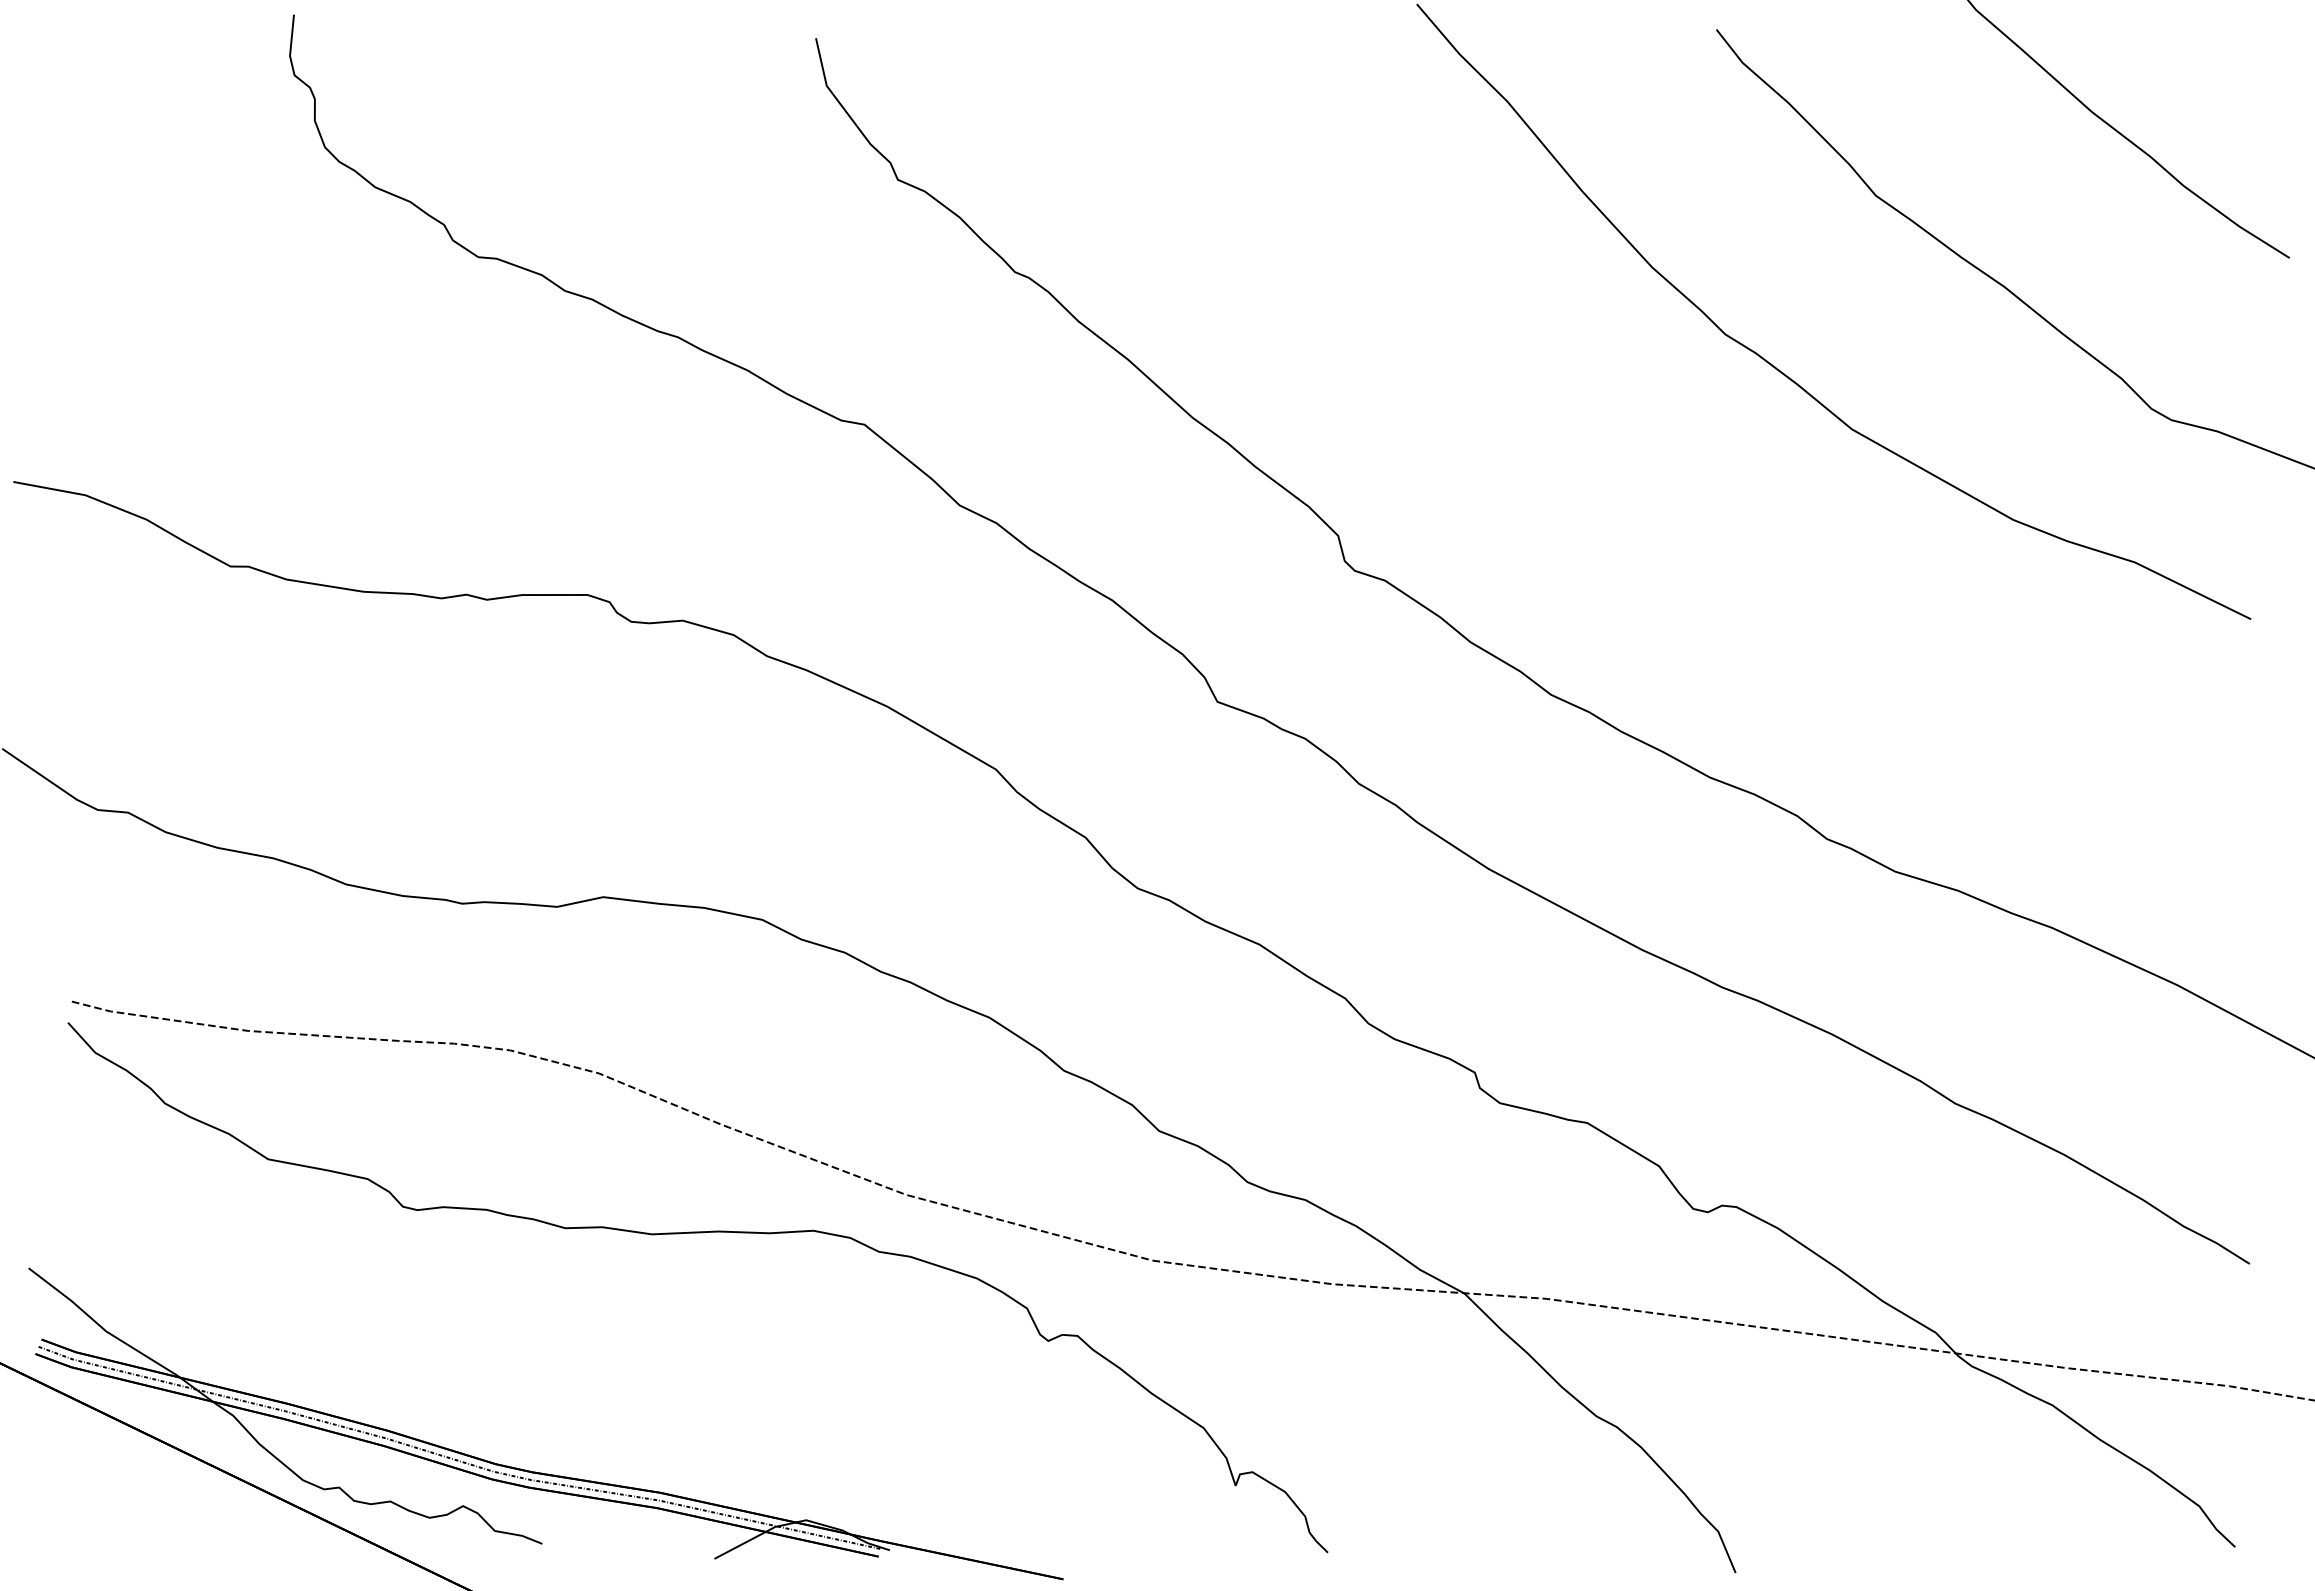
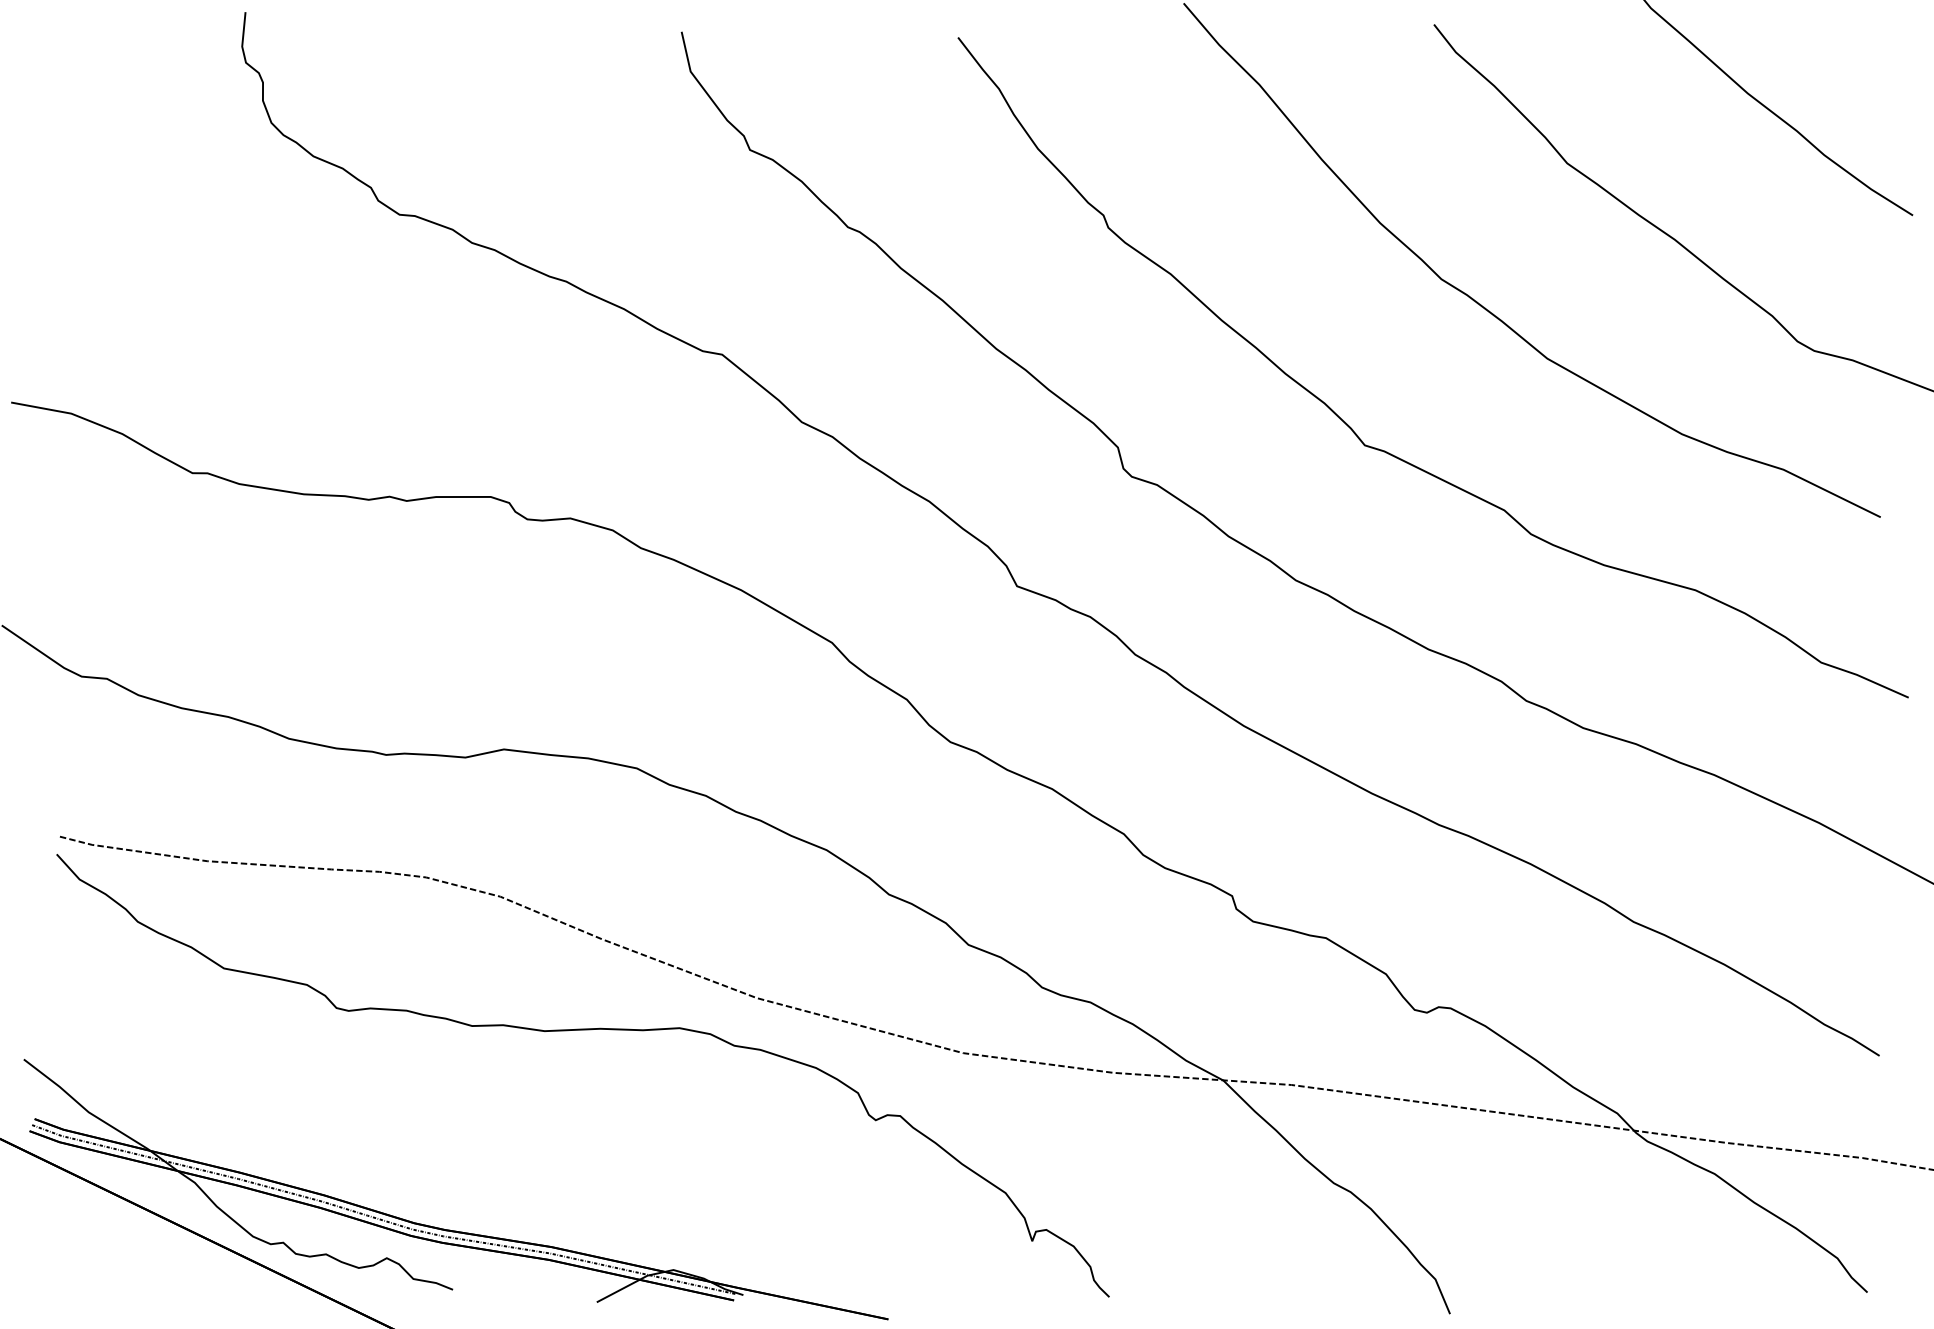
part: (1663, 542) -> (1389, 453), added

